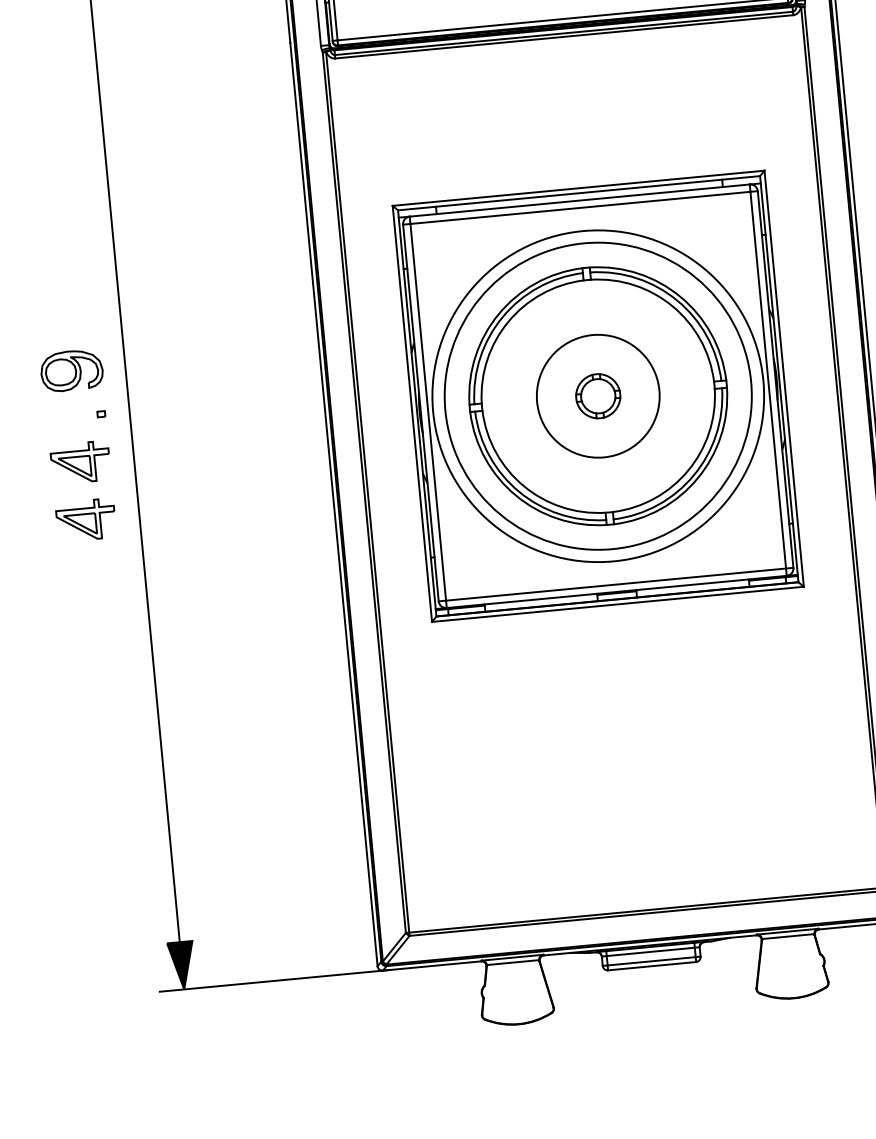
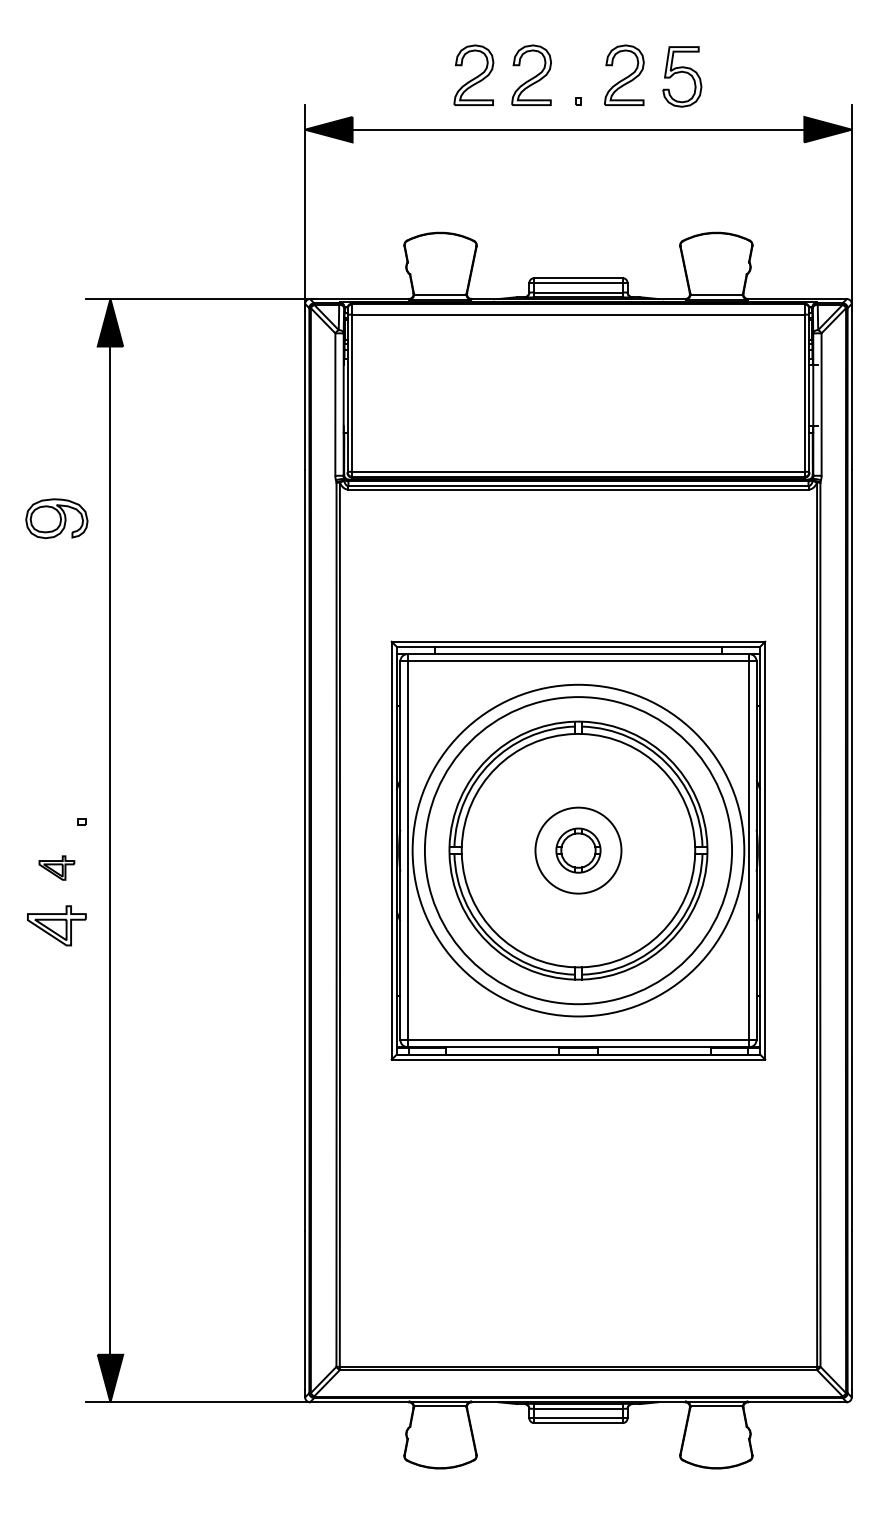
part: (71, 370) -> (56, 518), moved
circle: (598, 396) -> (578, 850), size x0.7
part: (80, 462) -> (56, 867), size x0.6

